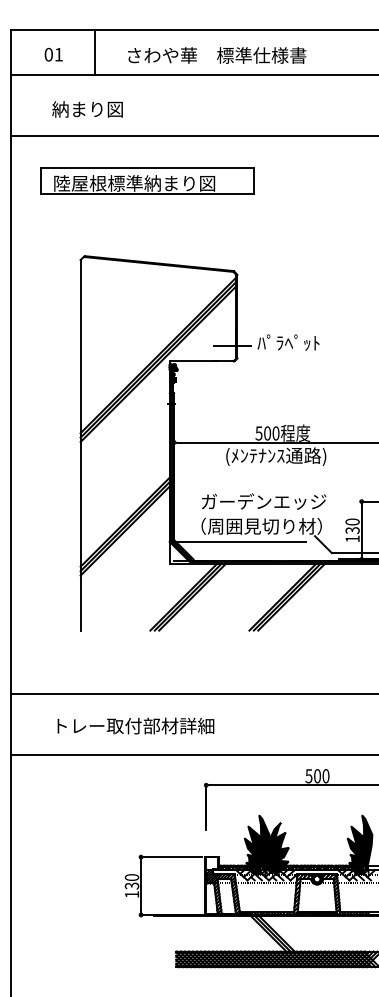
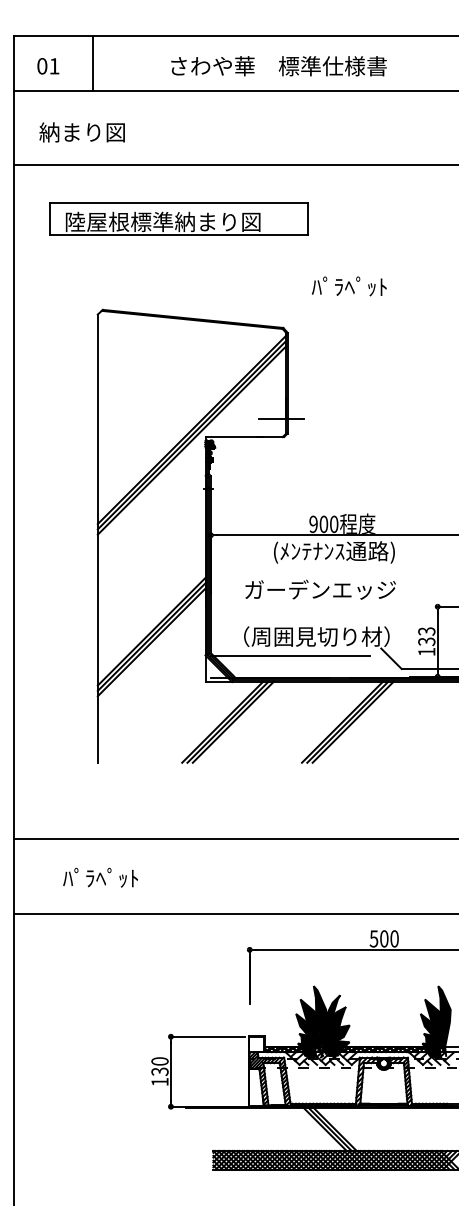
line: (95, 52) -> (92, 63), moved
text: (53, 54) -> (48, 66), moved
text: (216, 55) -> (278, 66), moved
text: (86, 109) -> (81, 132), moved
text: (288, 342) -> (349, 286), moved
text: (258, 432) -> (313, 523), 500 -> 900
text: (263, 501) -> (320, 589), moved
text: (352, 522) -> (426, 631), 130 -> 133
text: (133, 725) -> (161, 877), トレー取付部材詳細 -> ﾊﾟﾗﾍﾟｯﾄ

